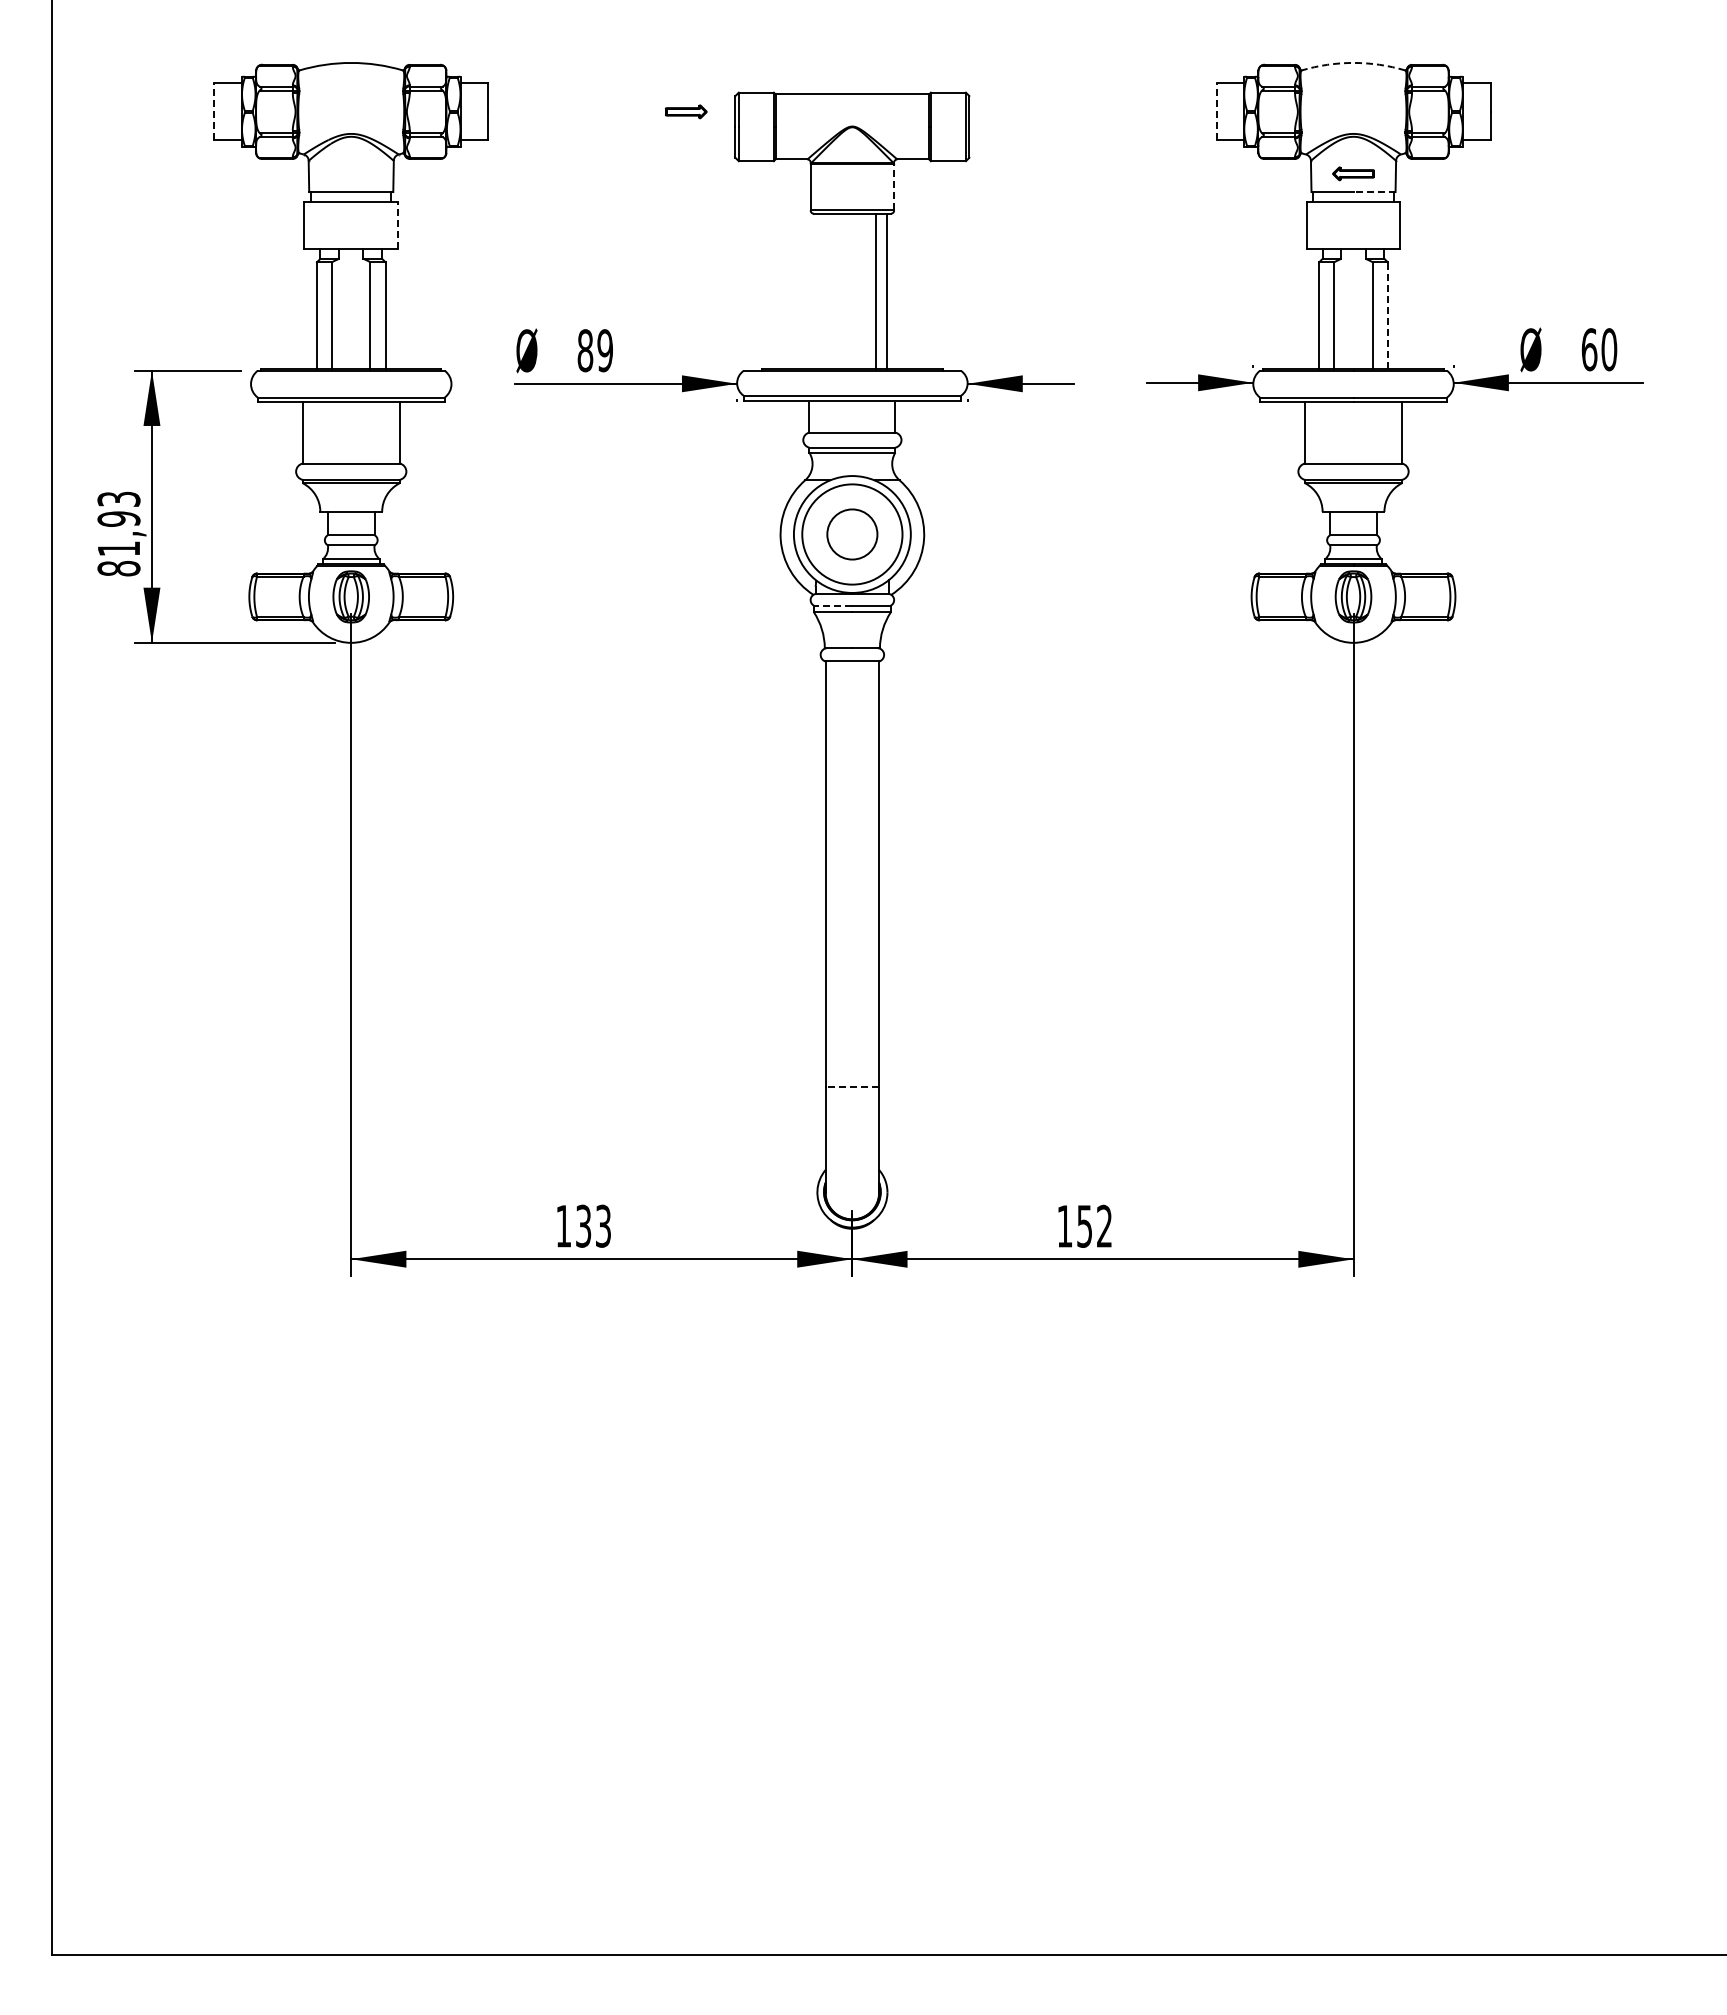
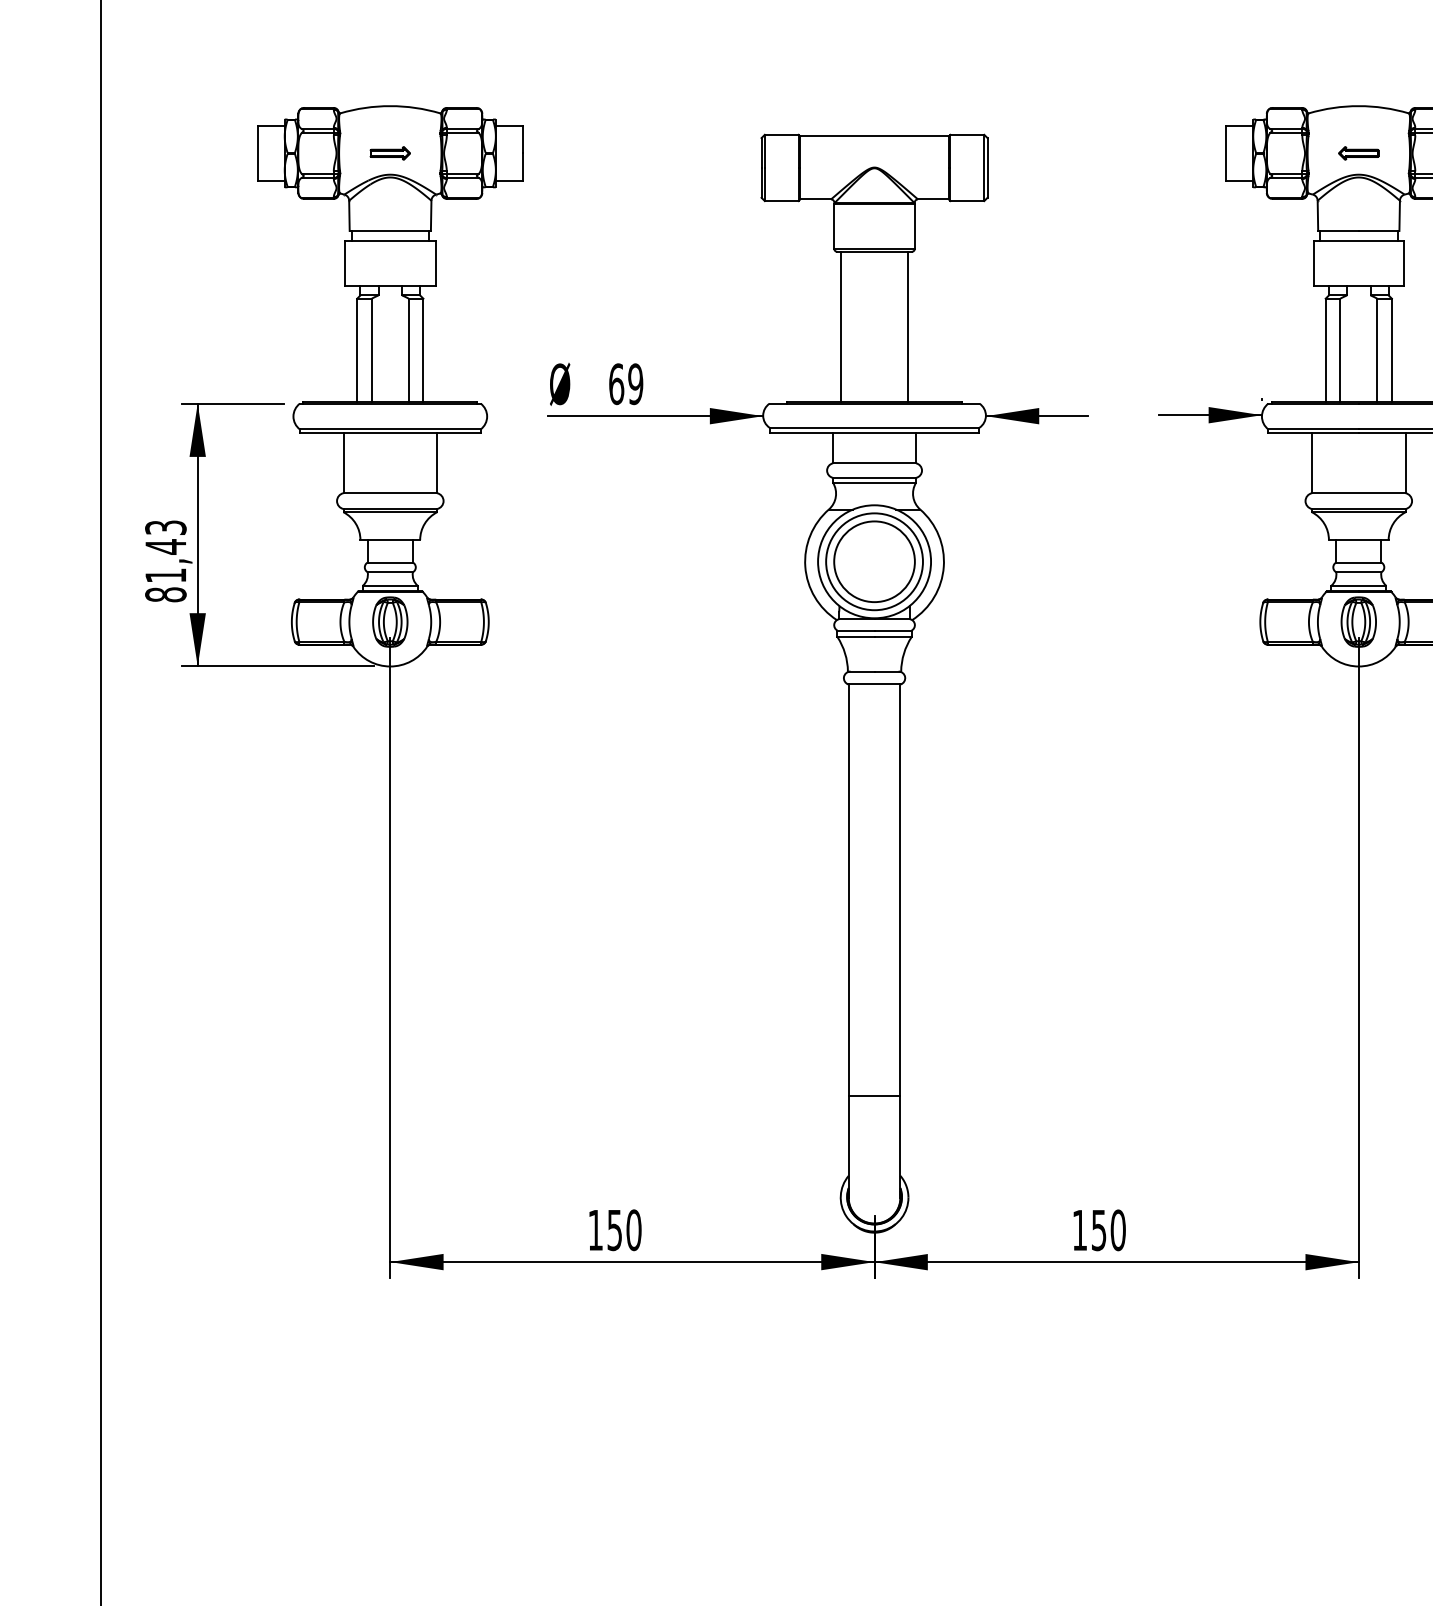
arc: (1353, 62) -> (1358, 105), dashed -> solid
line: (214, 111) -> (258, 153), dashed -> solid
part: (686, 111) -> (390, 153), moved
line: (1216, 111) -> (1226, 153), dashed -> solid
part: (1353, 173) -> (1358, 153), moved
line: (894, 186) -> (915, 225), dashed -> solid
line: (1374, 192) -> (1379, 231), dashed -> solid
line: (398, 224) -> (435, 262), dashed -> solid
line: (876, 291) -> (841, 326), moved
line: (1387, 315) -> (1391, 350), dashed -> solid
text: (585, 350) -> (616, 383), 89 -> 69
text: (118, 519) -> (165, 547), 81,93 -> 81,43
circle: (852, 534) -> (874, 561), size x1.67
line: (832, 605) -> (855, 630), dashed -> solid
line: (852, 1087) -> (874, 1096), dashed -> solid
text: (593, 1225) -> (624, 1229), 133 -> 150
text: (1104, 1225) -> (1118, 1229), 152 -> 150

